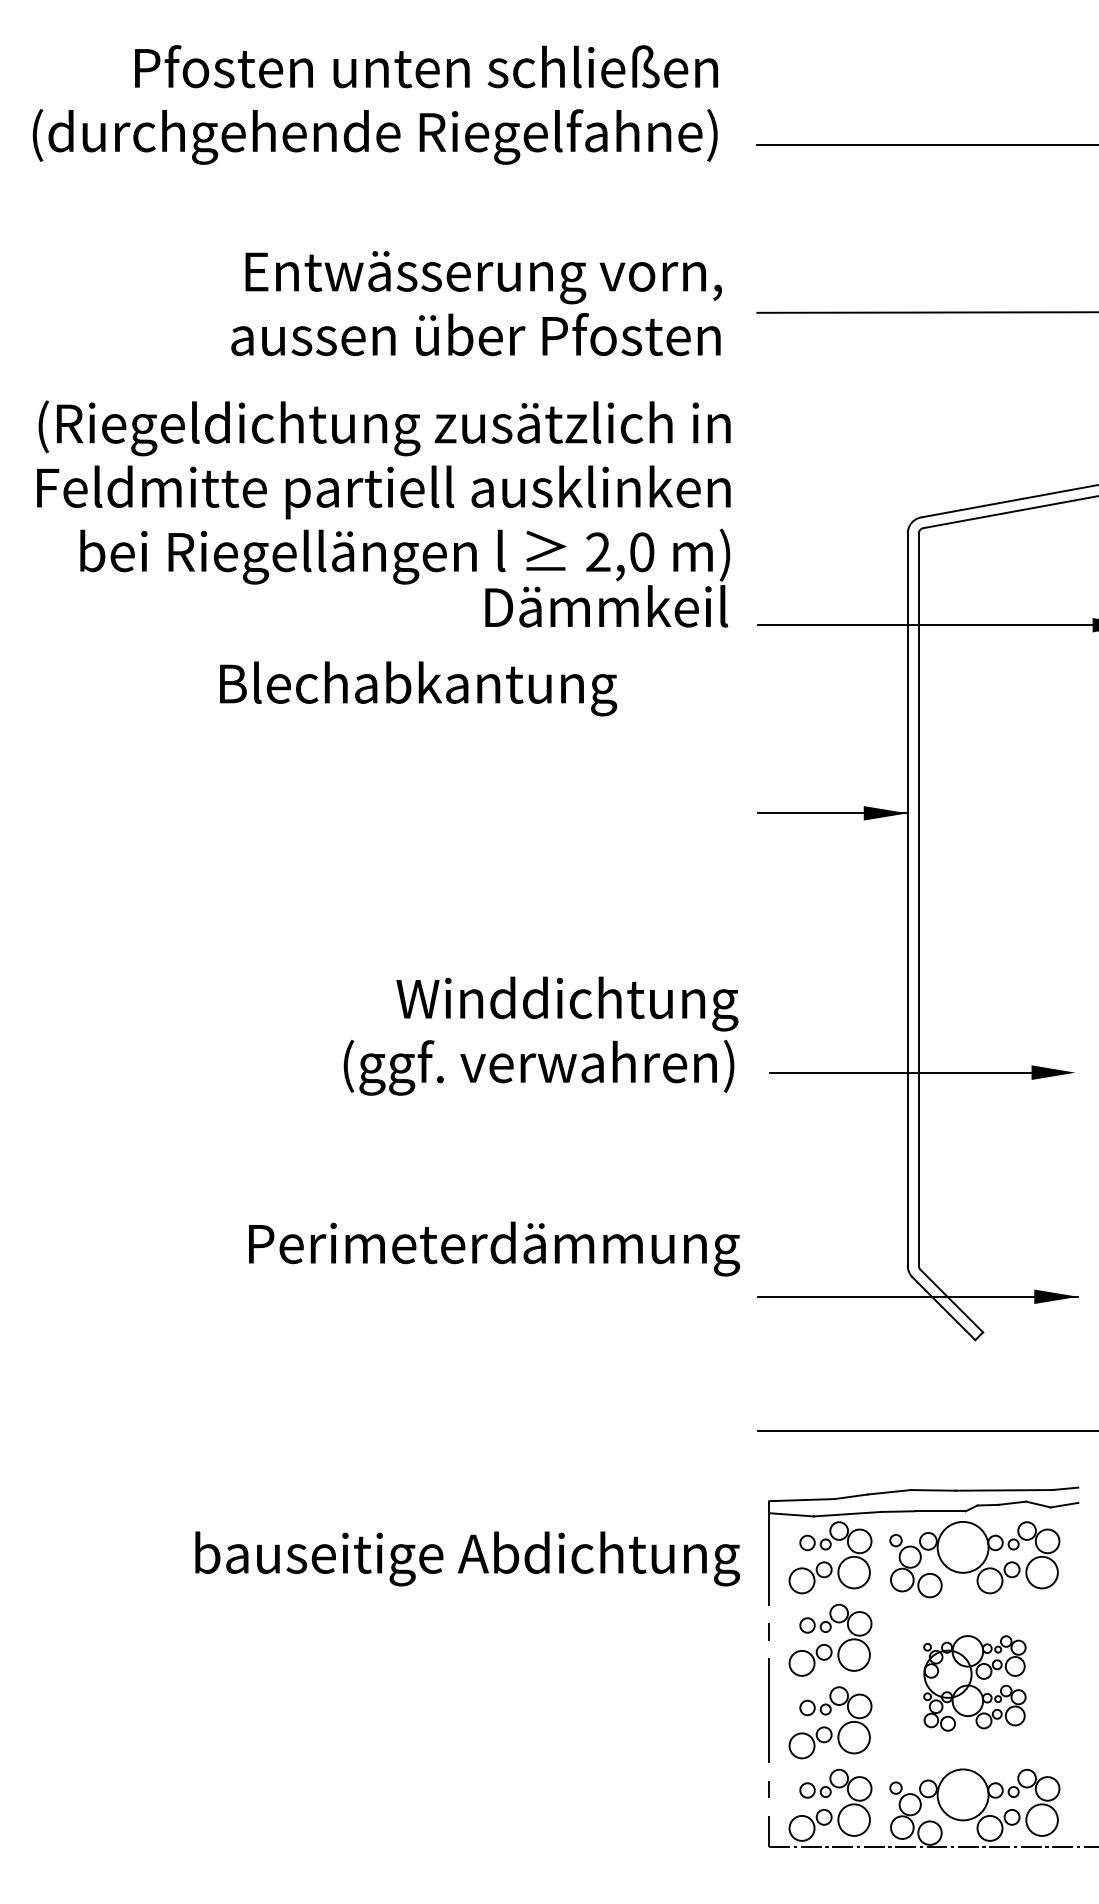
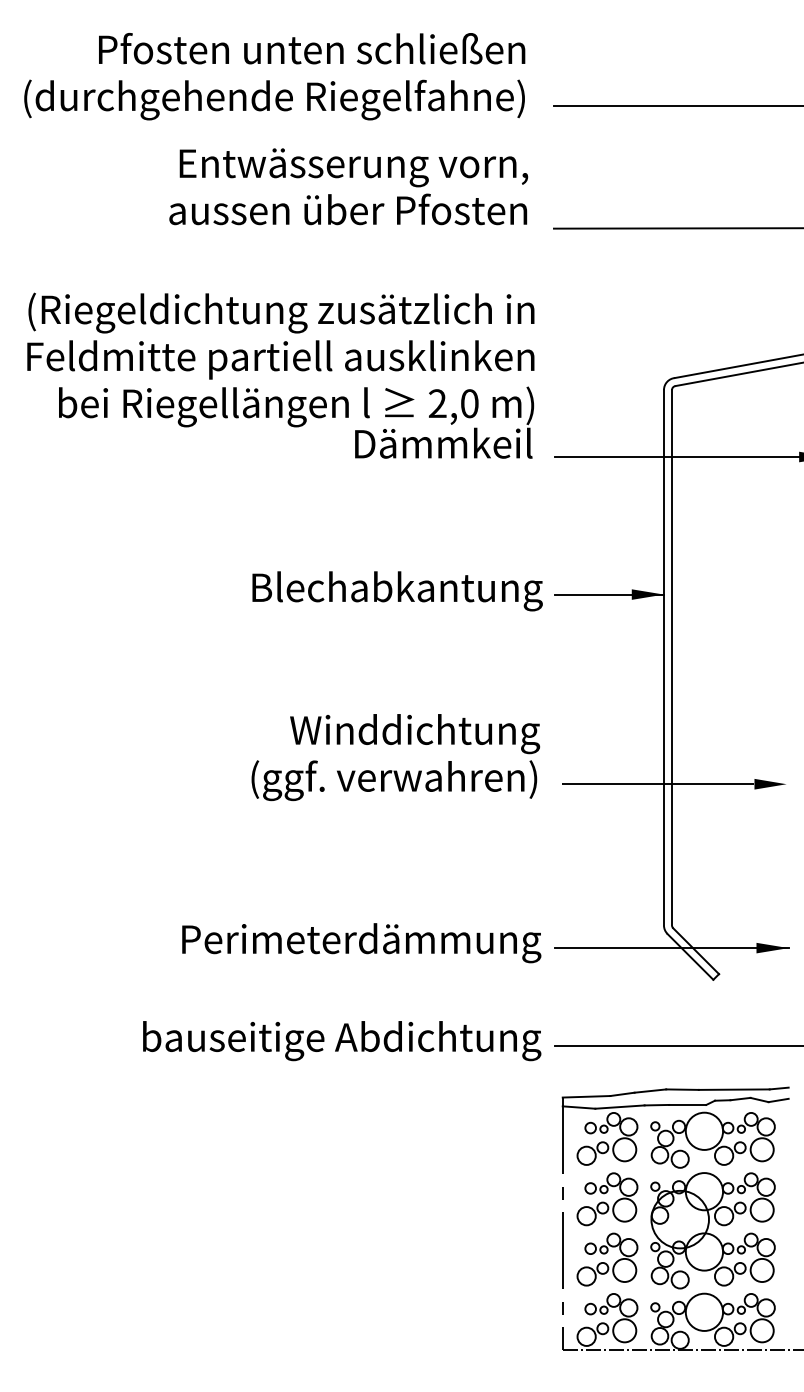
text: (476, 303) -> (348, 186), moved
text: (418, 688) -> (397, 591), moved
text: (494, 1248) -> (361, 942), moved
text: (467, 1558) -> (342, 1040), moved
part: (974, 1683) -> (712, 1230), size x1.67

